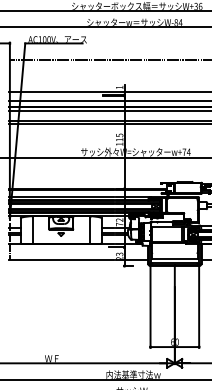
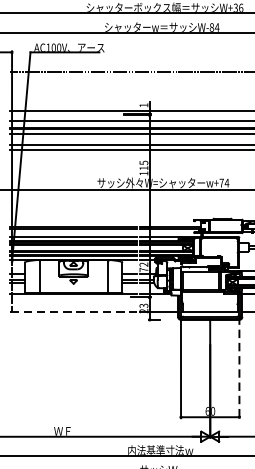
line: (61, 259) -> (74, 312), solid -> dashed
line: (199, 306) -> (239, 368), solid -> dashed

